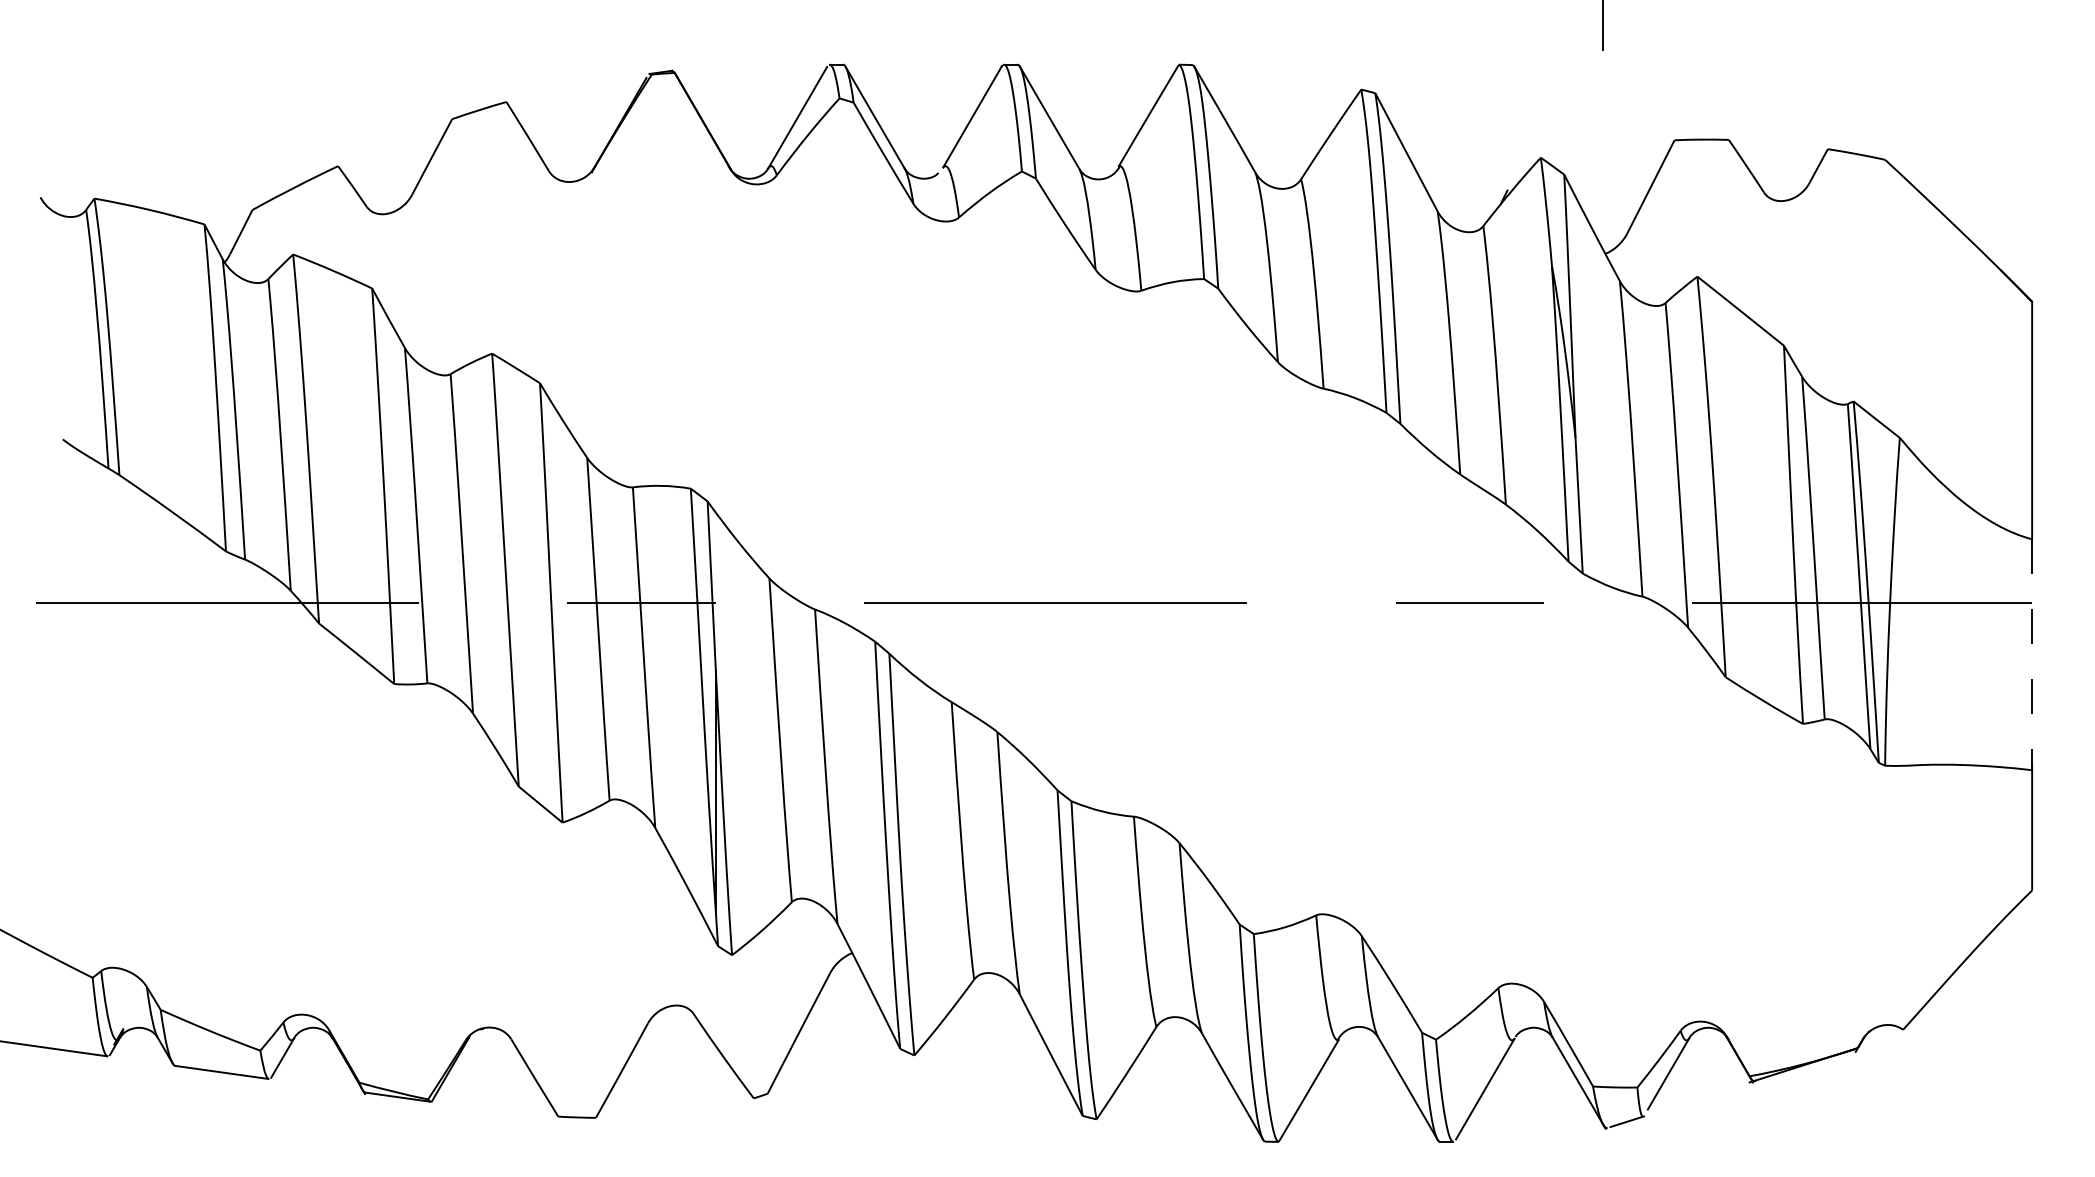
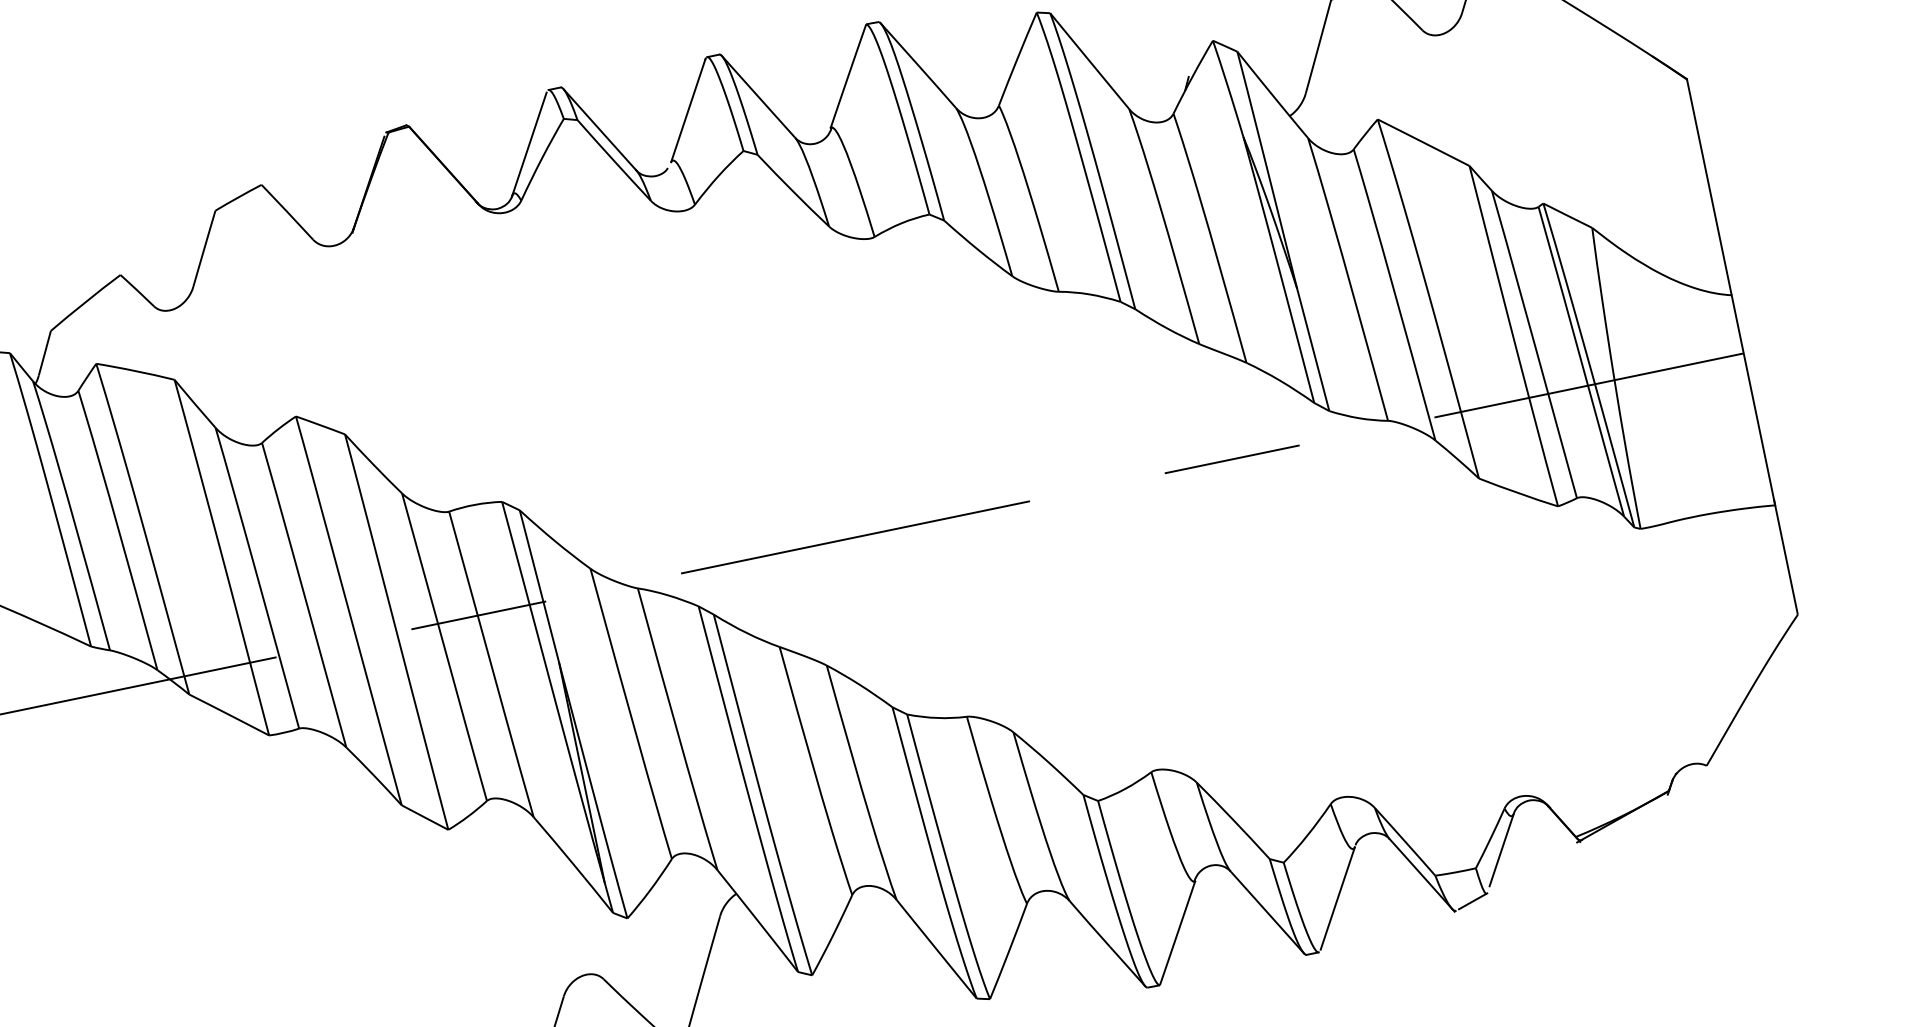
line: (2032, 655) -> (1753, 400), dashed -> solid

